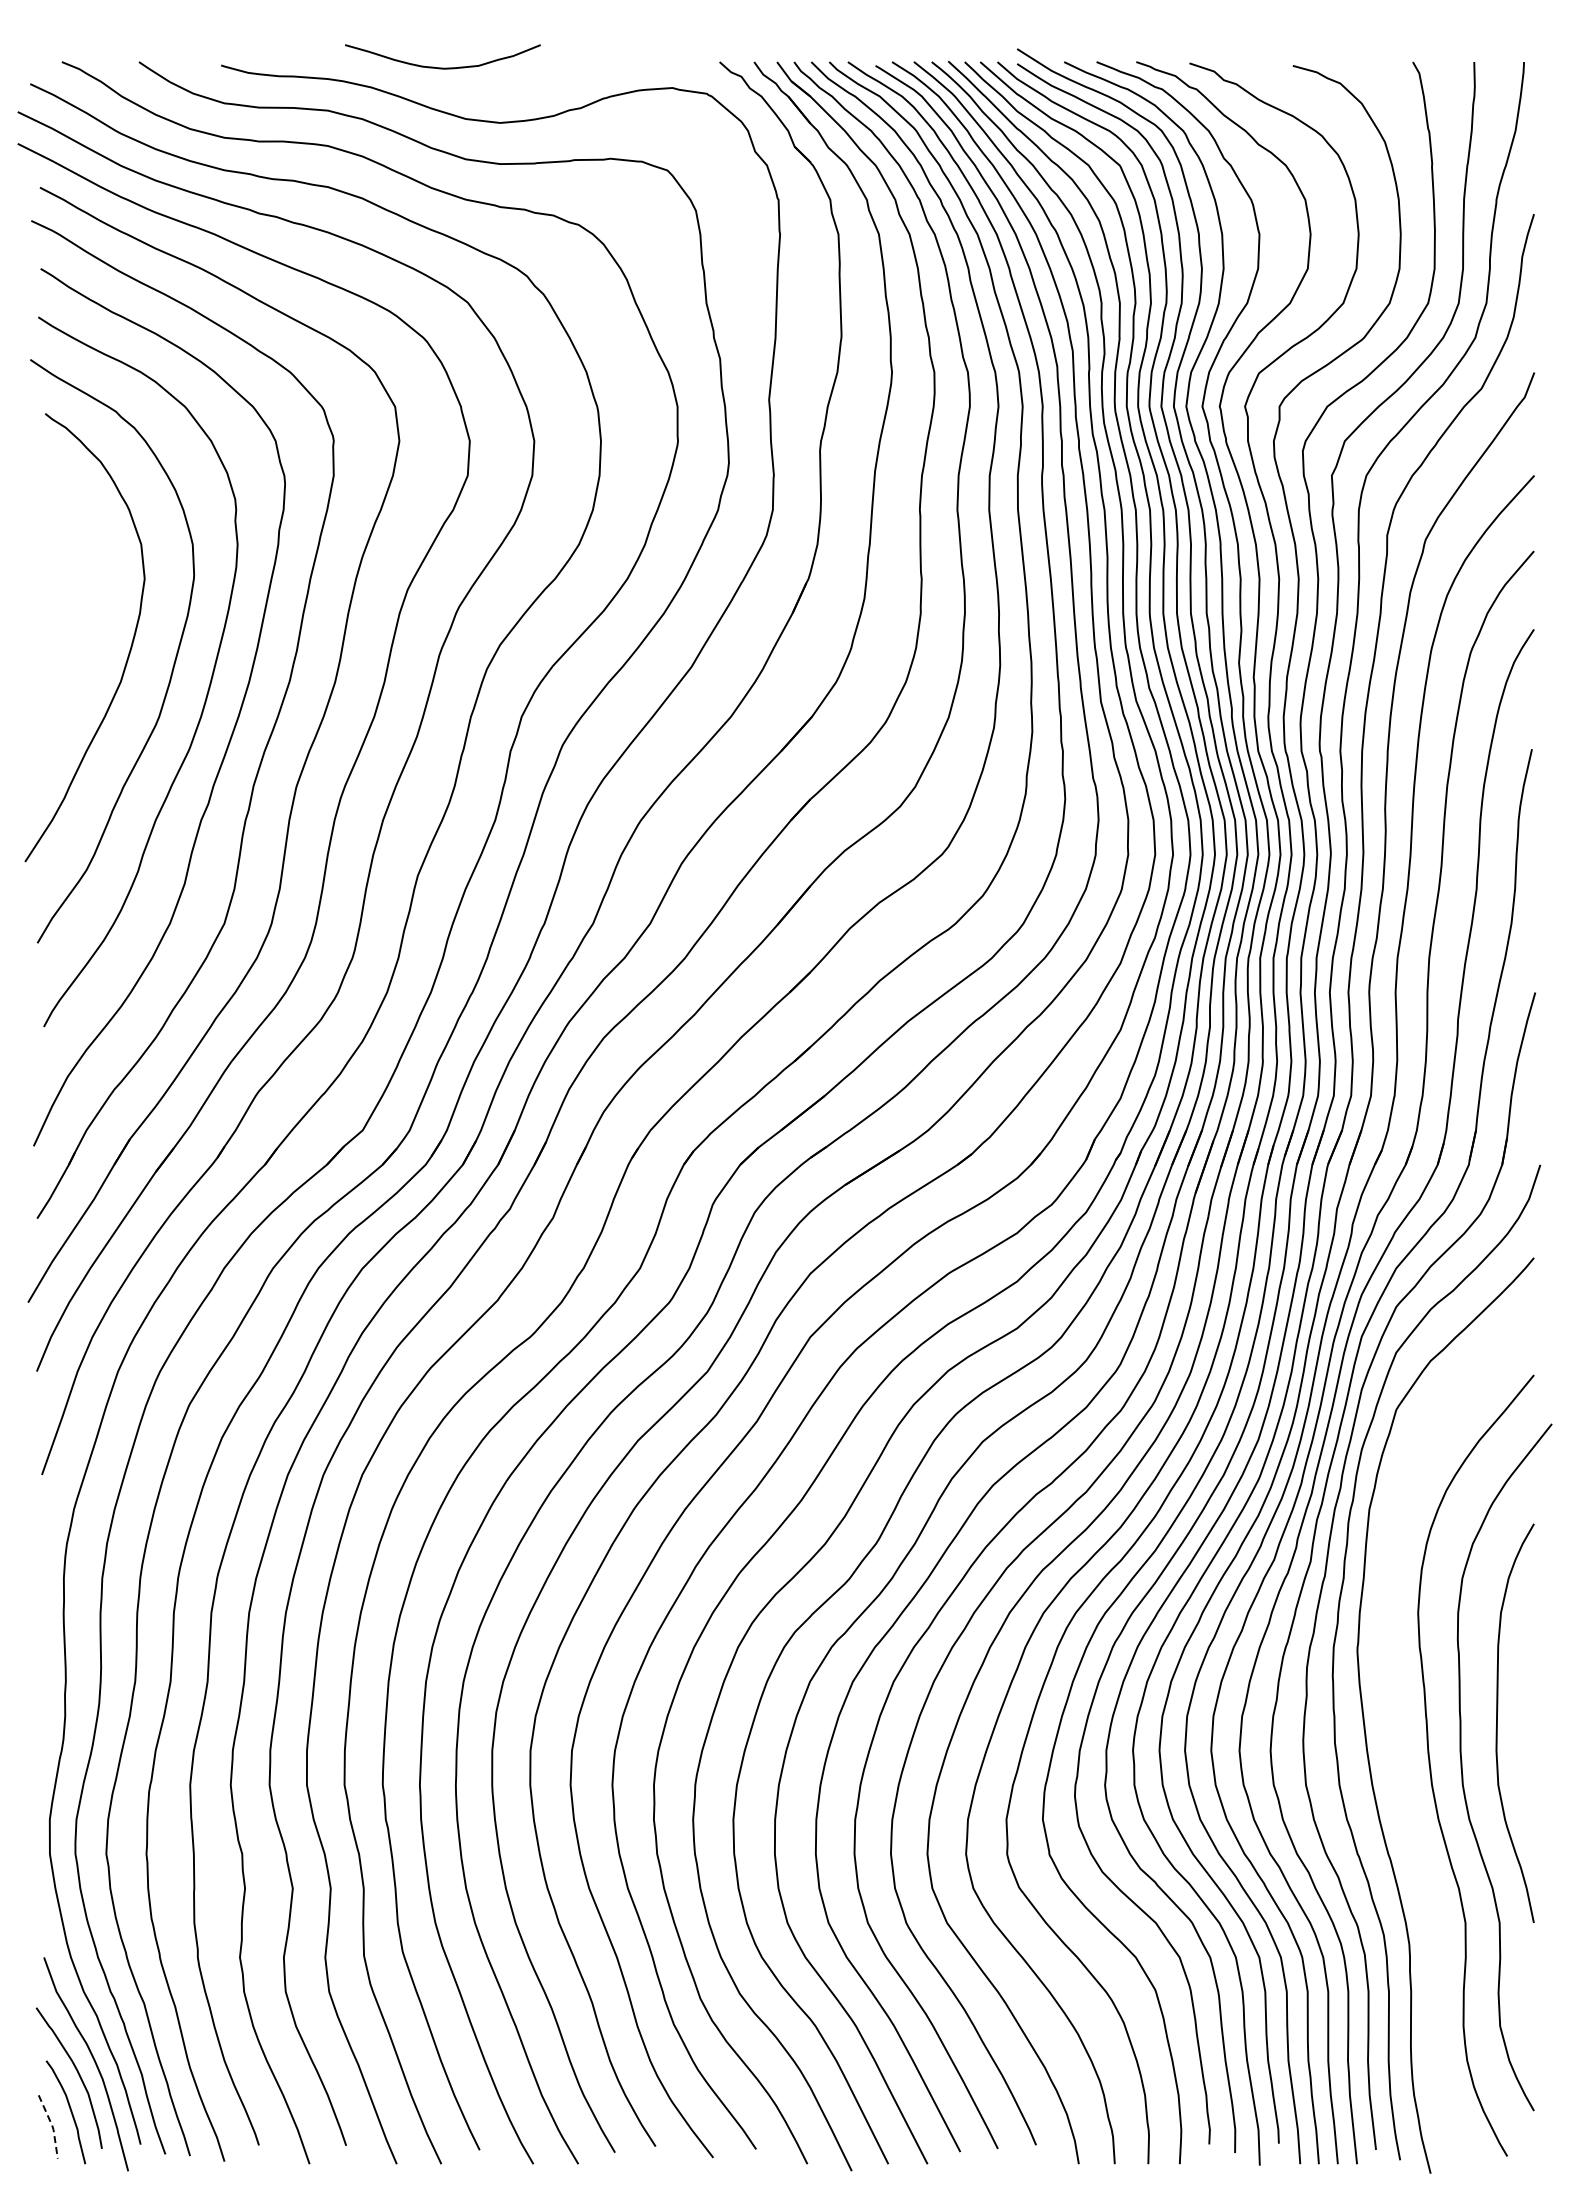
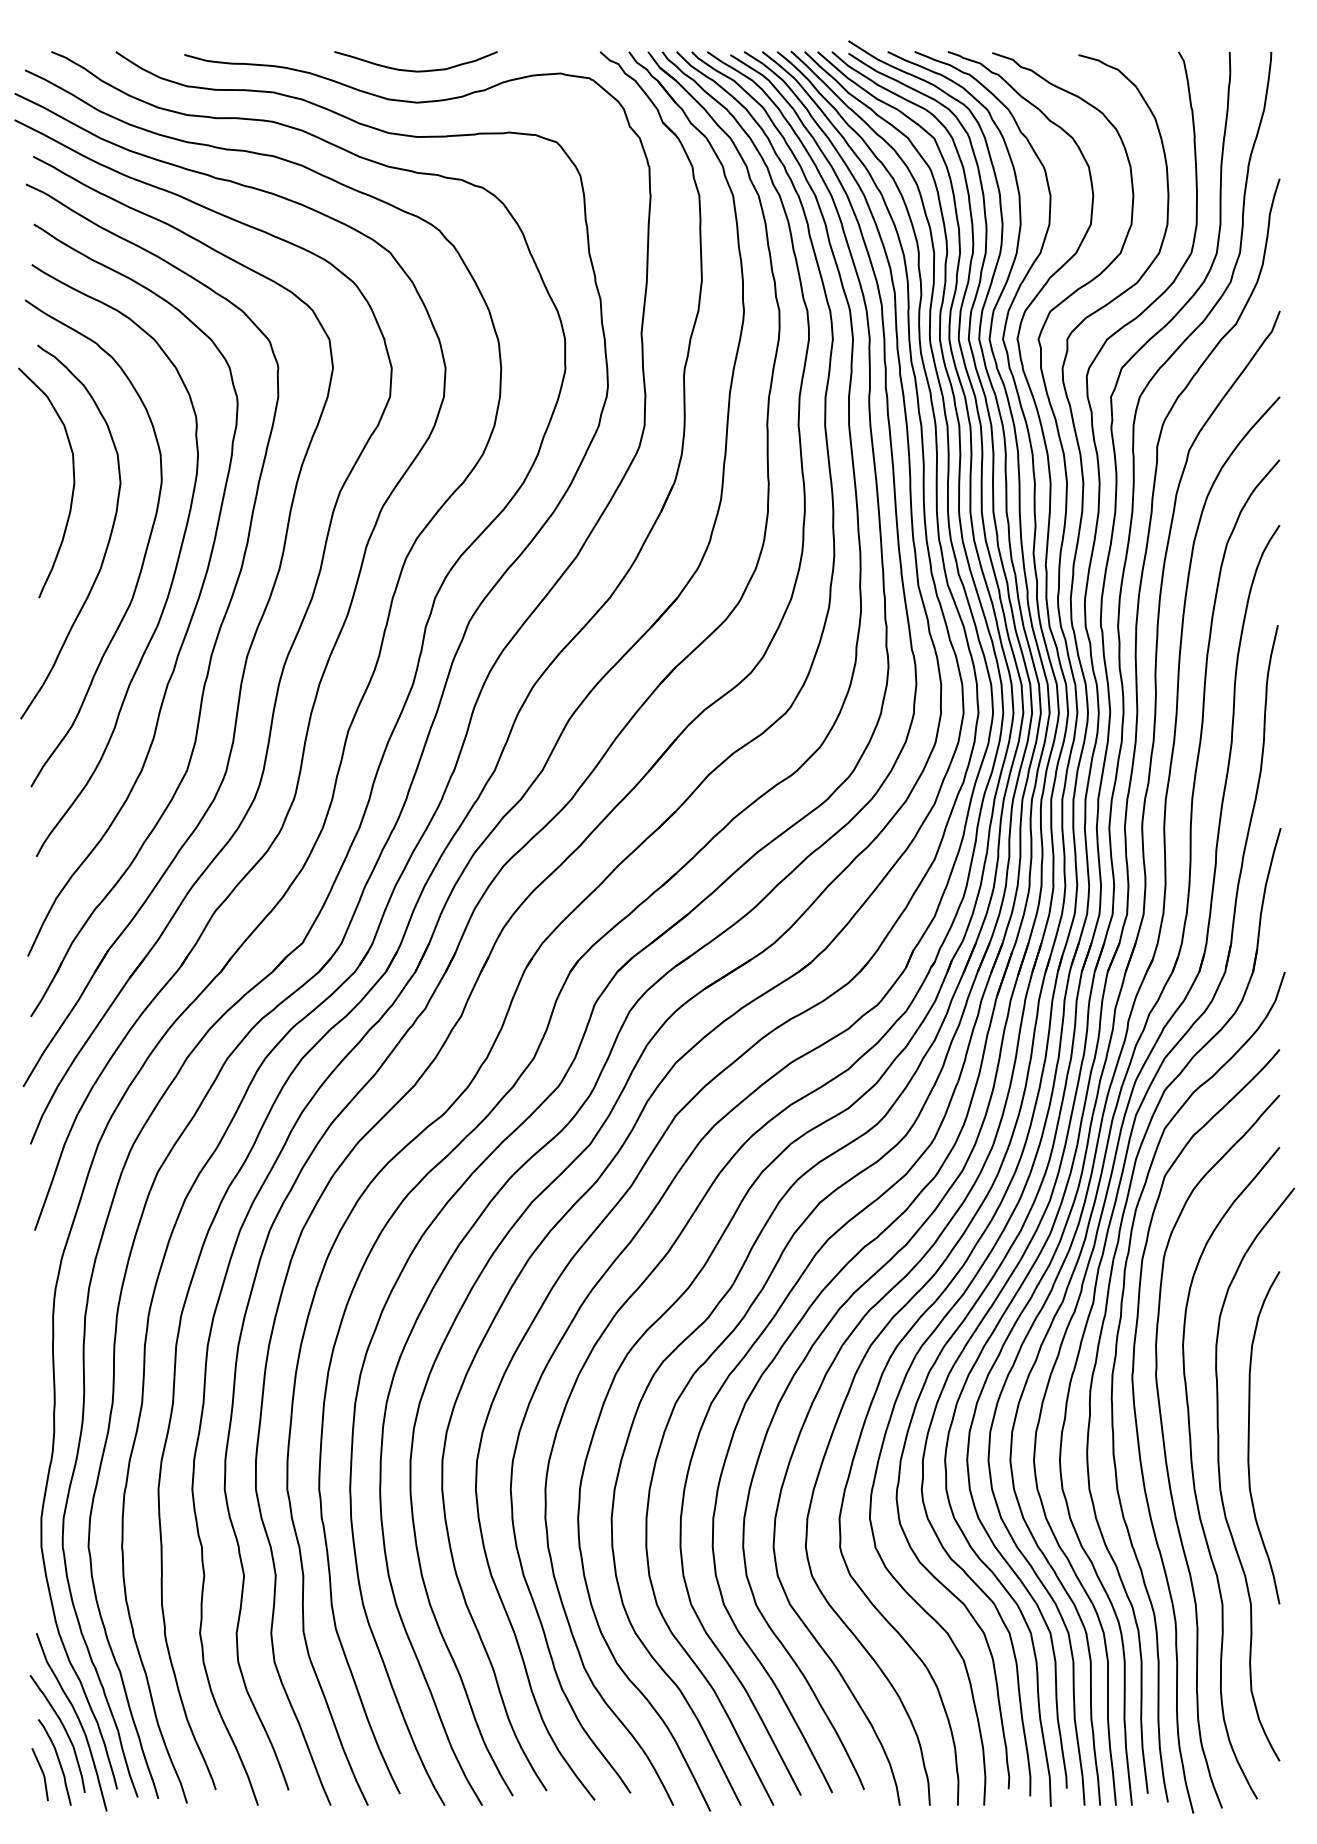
curve: (442, 67) -> (415, 70), moved
curve: (87, 583) -> (72, 486), added
curve: (1398, 1746) -> (1166, 1457), added
line: (52, 2126) -> (43, 1774), dashed -> solid

